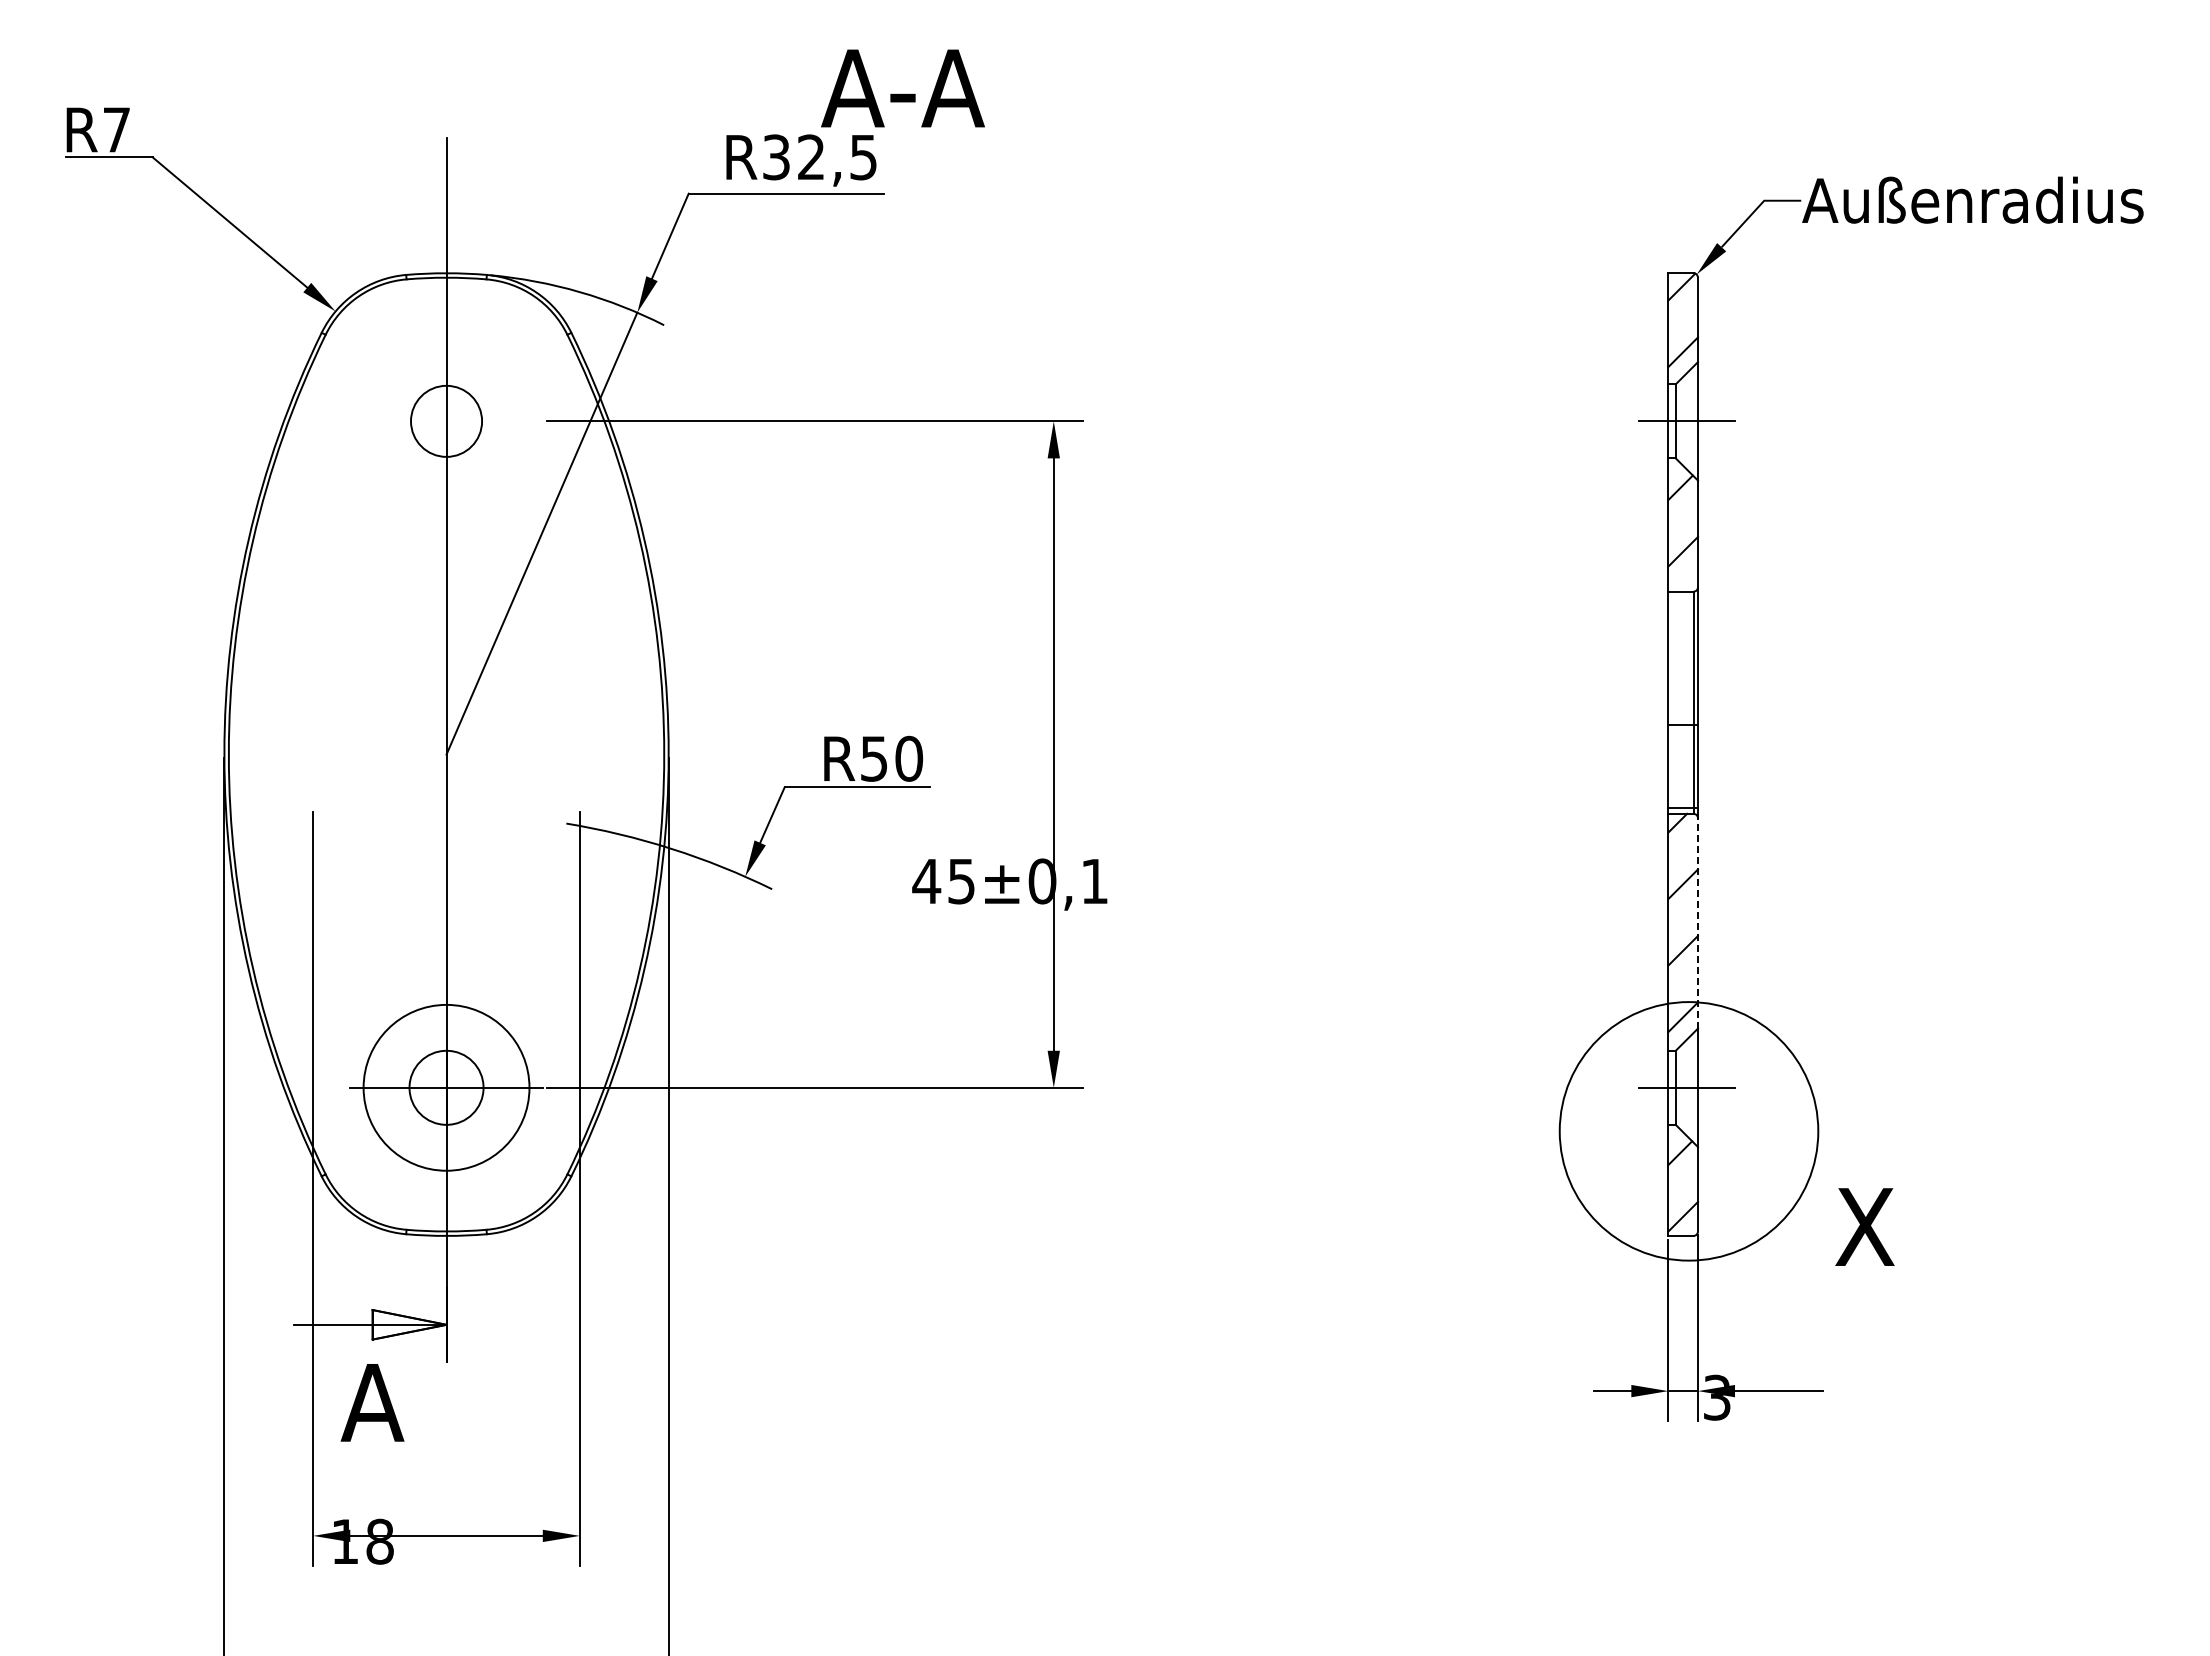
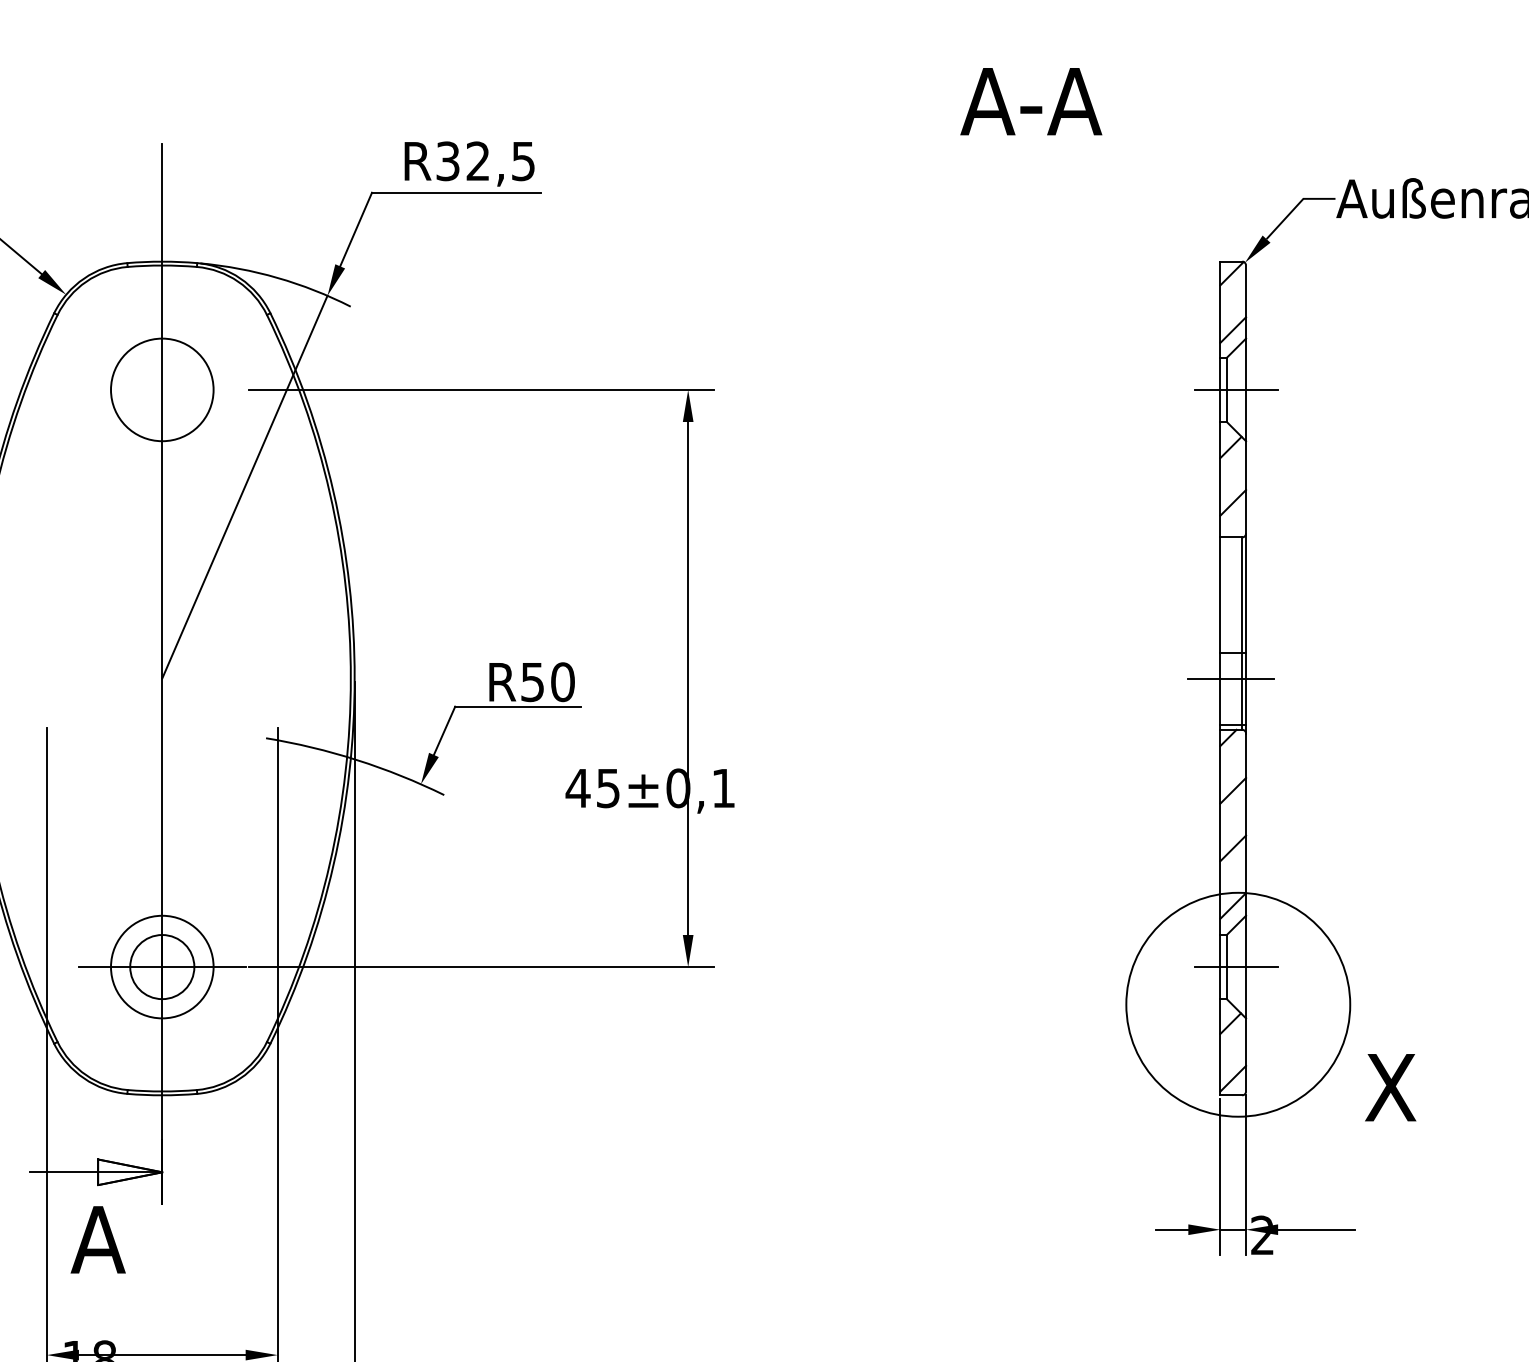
text: (902, 88) -> (1030, 101), moved
circle: (446, 421) -> (162, 390), size x1.67
line: (1680, 754) -> (1230, 678), added
line: (1697, 922) -> (1245, 823), dashed -> solid
circle: (446, 1087) -> (162, 966), size x0.71
text: (1717, 1397) -> (1262, 1235), 3 -> 2

